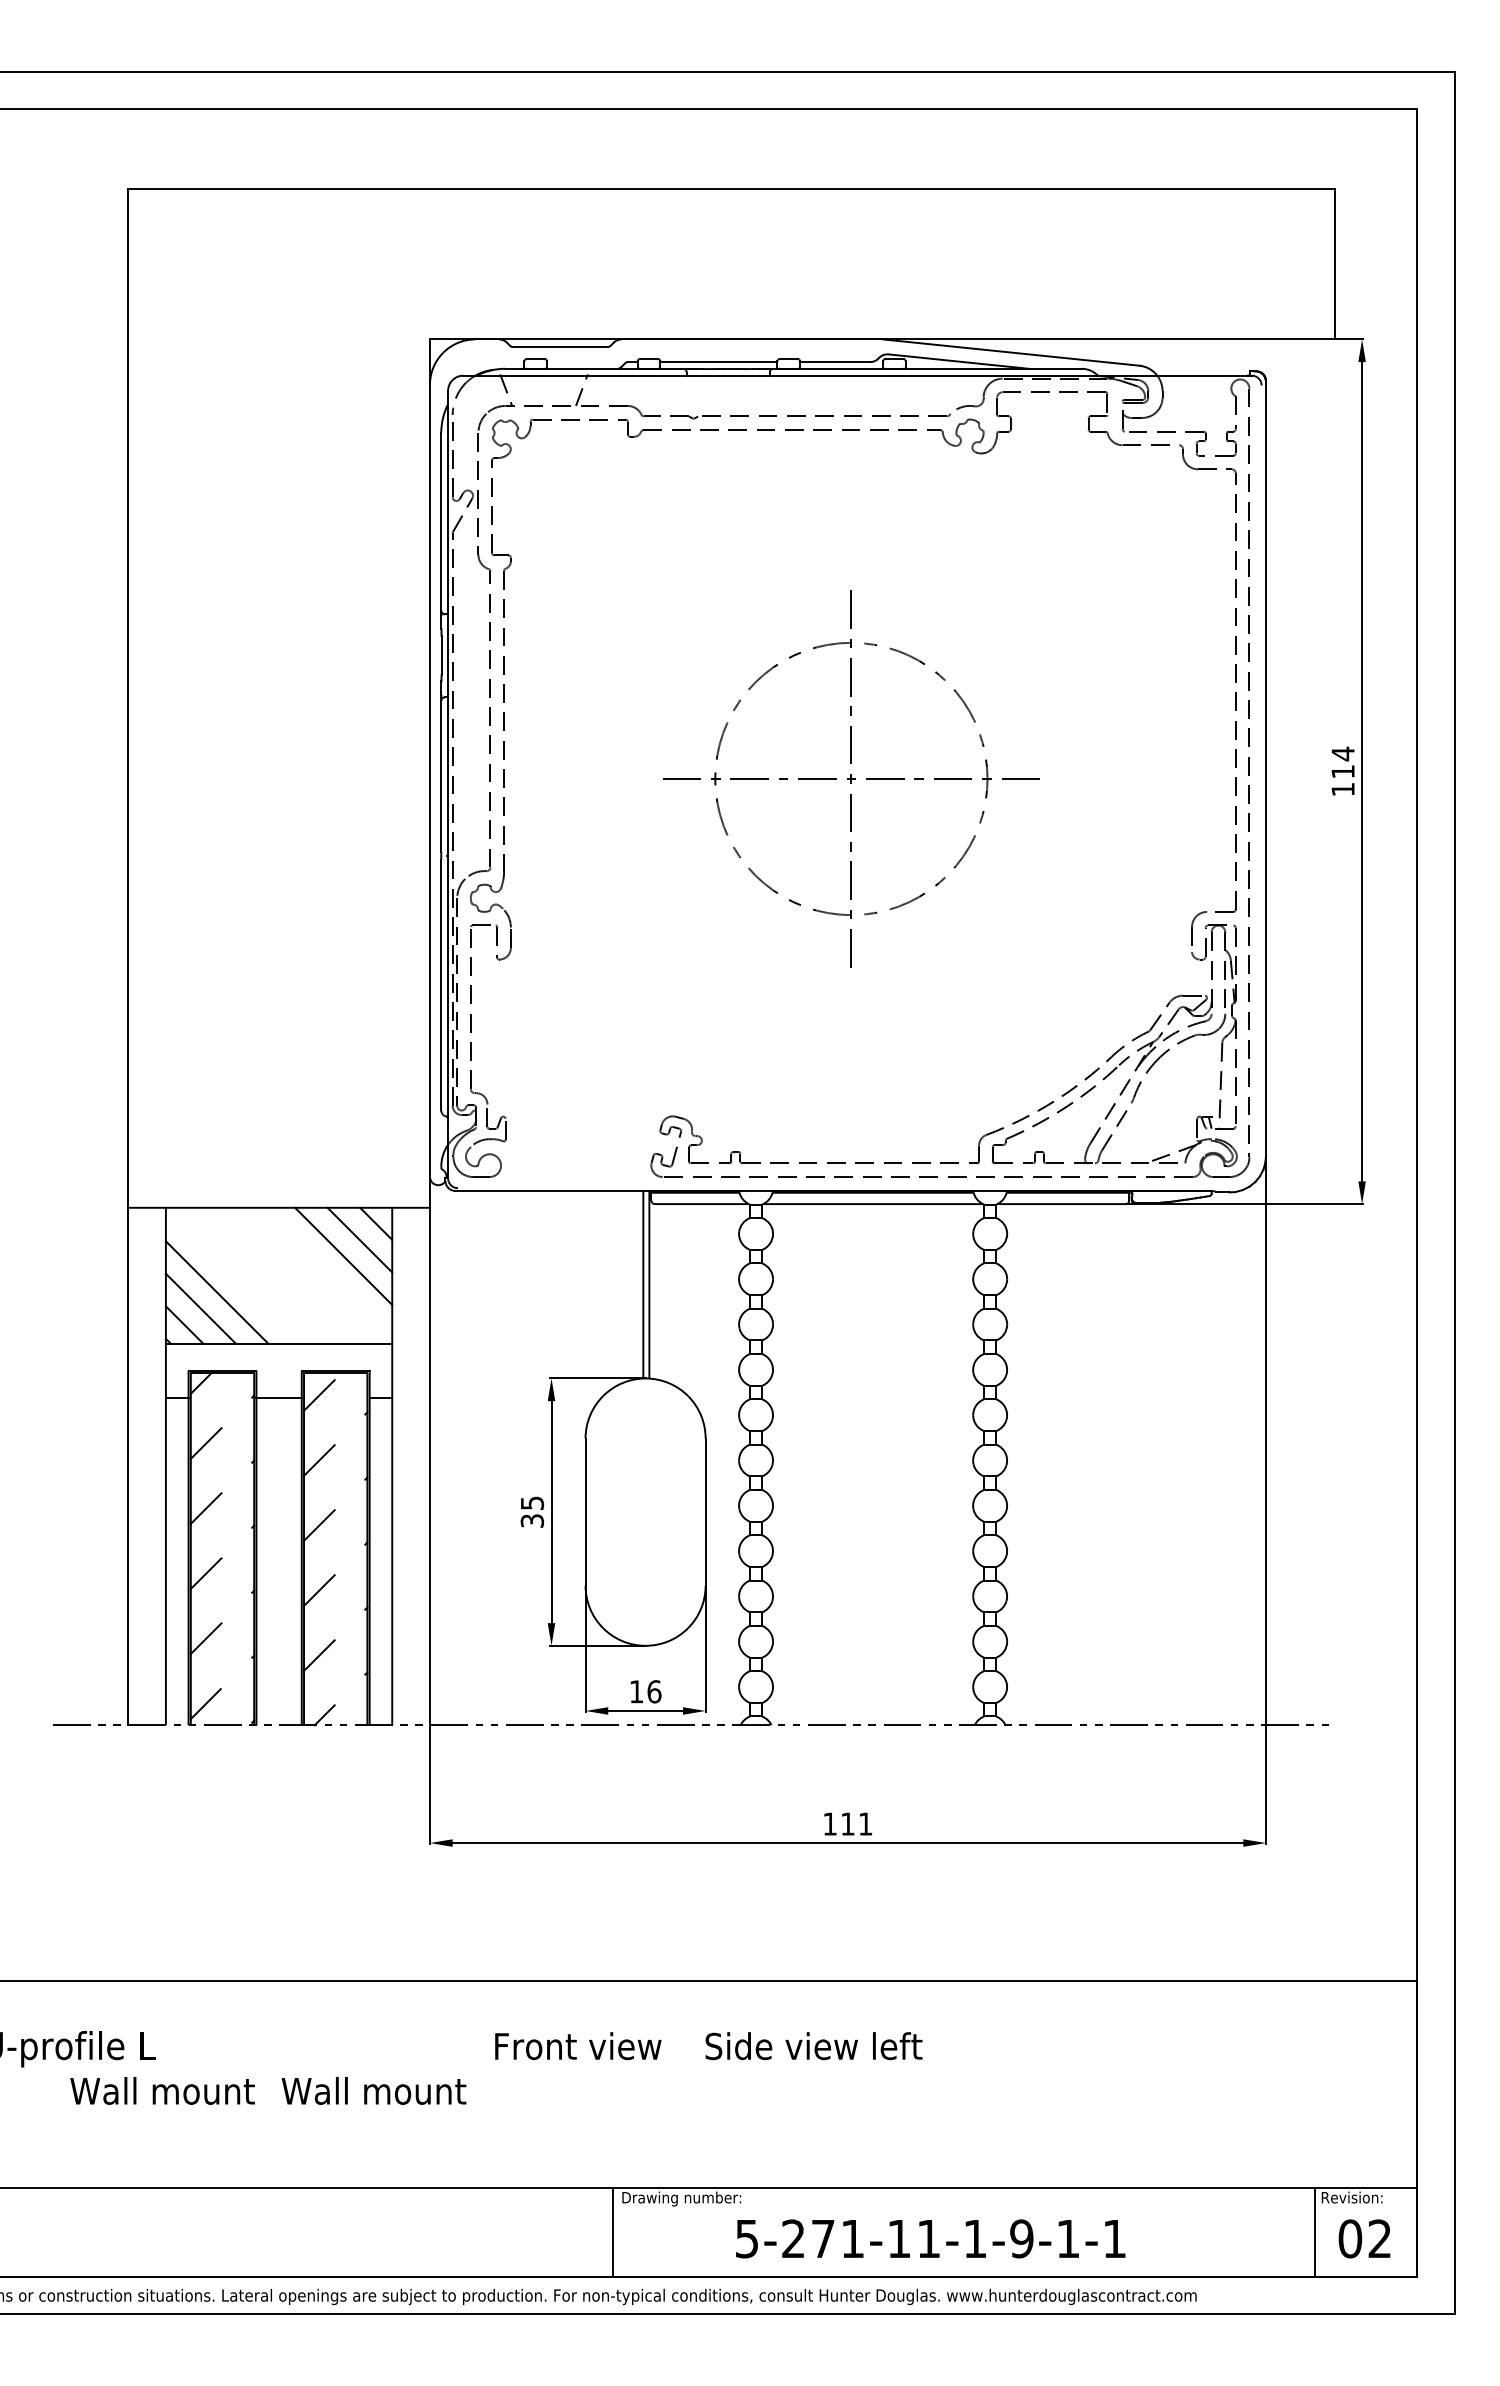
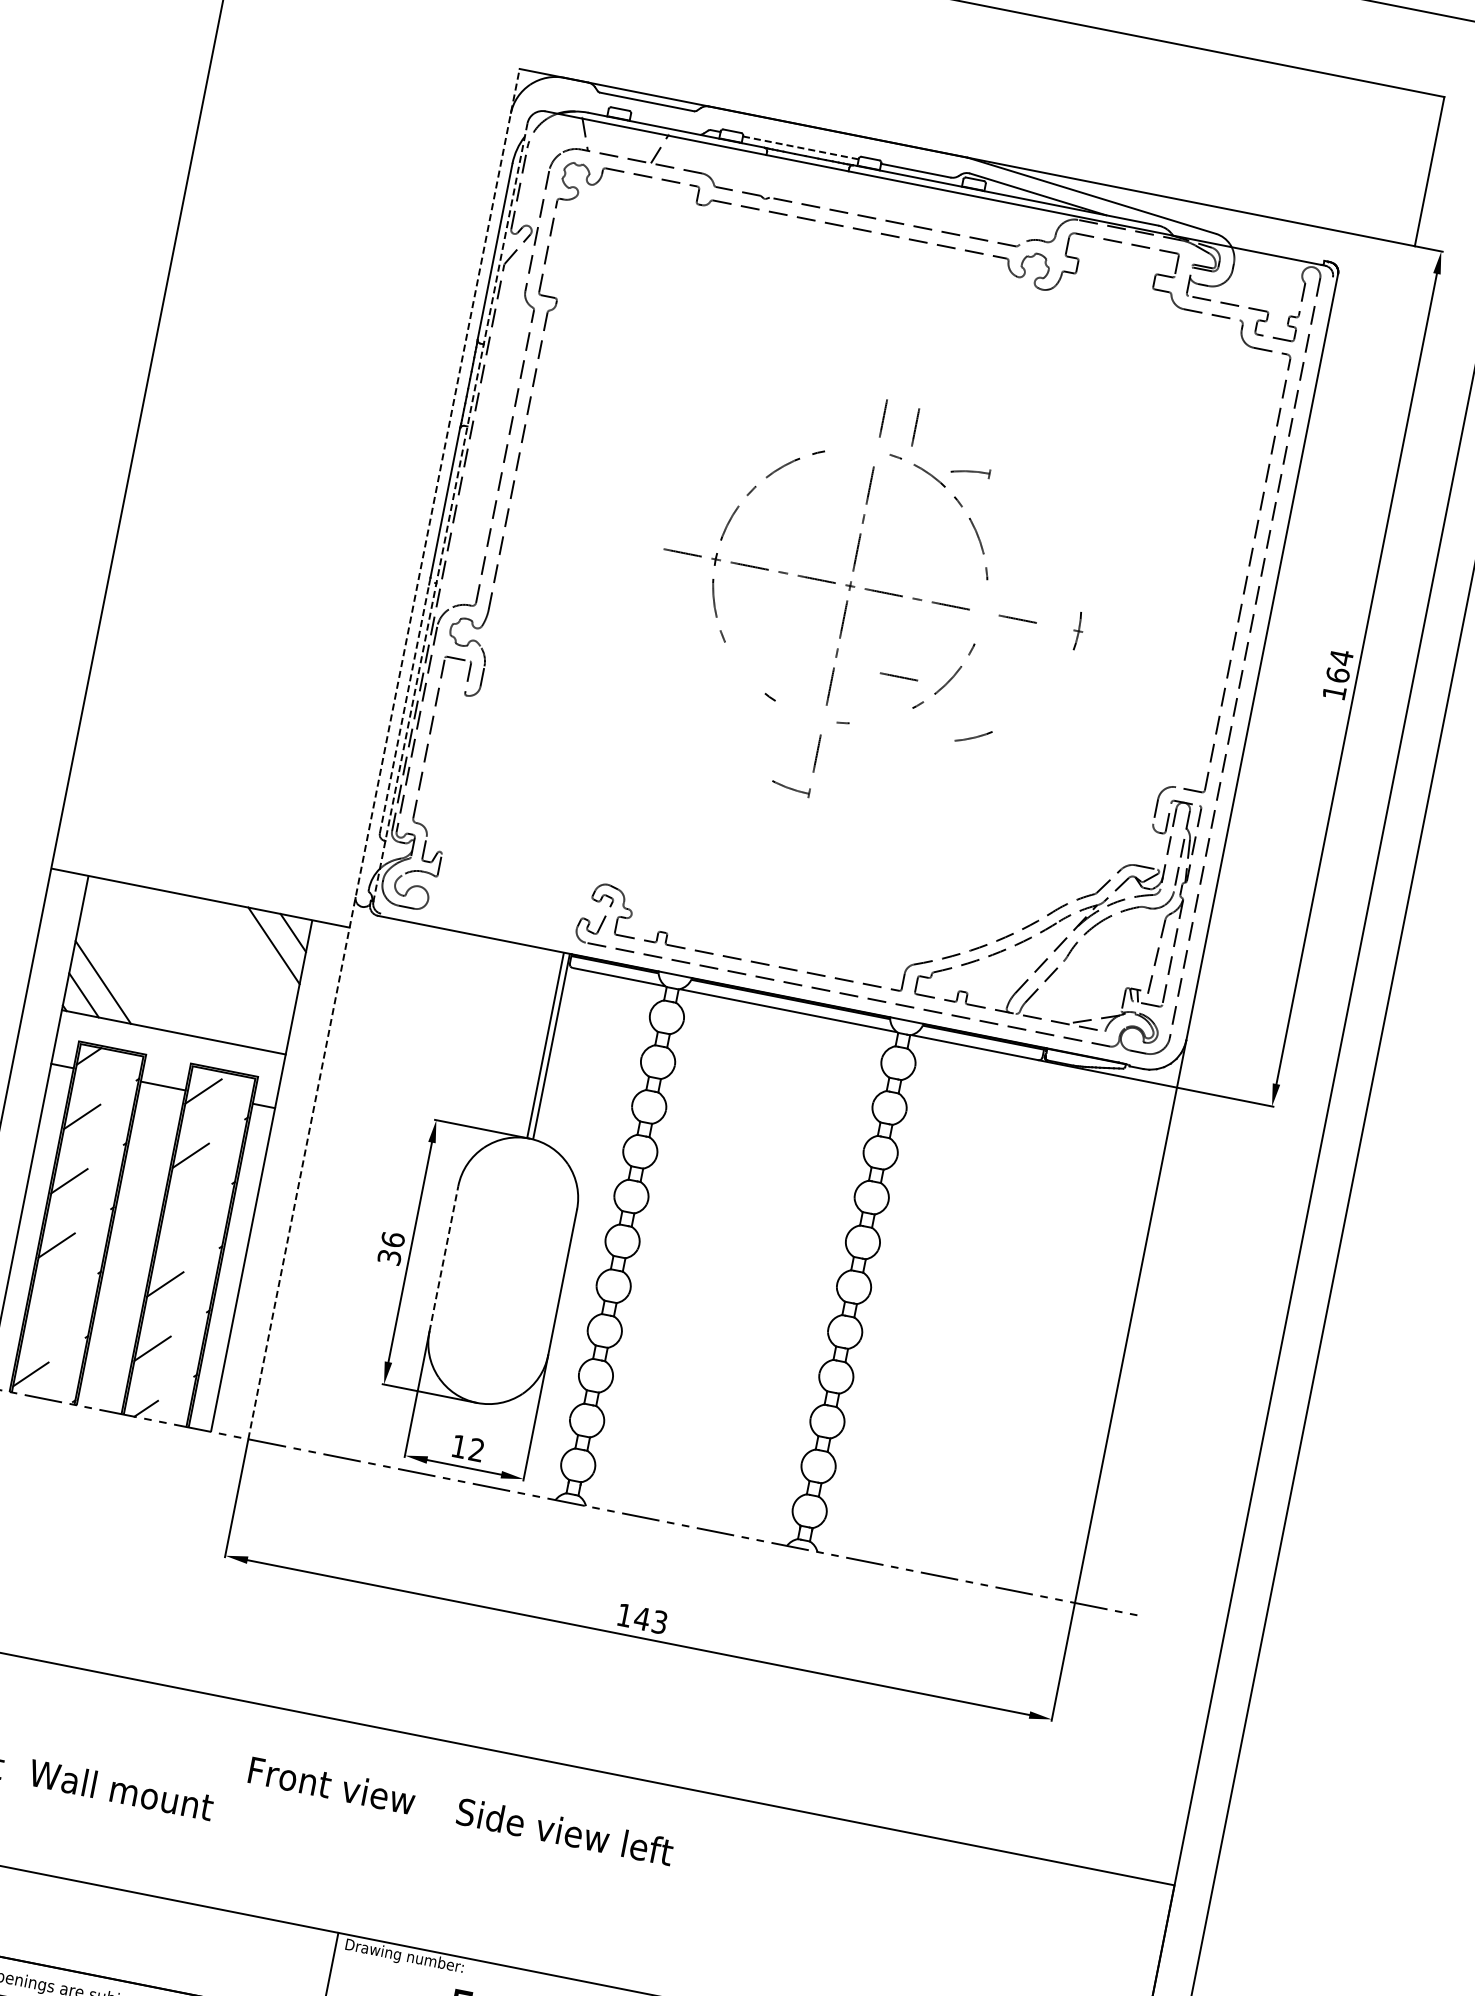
line: (718, 362) -> (800, 148), solid -> dashed
line: (883, 611) -> (914, 426), added
part: (832, 644) -> (970, 471), moved
text: (1342, 771) -> (1337, 674), 114 -> 164
part: (986, 778) -> (1077, 630), moved
line: (448, 784) -> (450, 512), solid -> dashed
line: (916, 857) -> (899, 676), added
part: (763, 880) -> (743, 669), removed
part: (907, 901) -> (973, 736), moved
part: (832, 913) -> (790, 788), moved
line: (441, 984) -> (404, 709), solid -> dashed
line: (430, 1032) -> (384, 754), solid -> dashed
line: (343, 1256) -> (254, 958), removed
line: (216, 1292) -> (121, 969), removed
text: (532, 1503) -> (393, 1240), 35 -> 36
line: (585, 1512) -> (443, 1259), solid -> dashed
line: (319, 1525) -> (178, 1220), removed
line: (205, 1638) -> (43, 1309), removed
text: (654, 1691) -> (476, 1449), 16 -> 12
text: (856, 1823) -> (650, 1619), 111 -> 143

